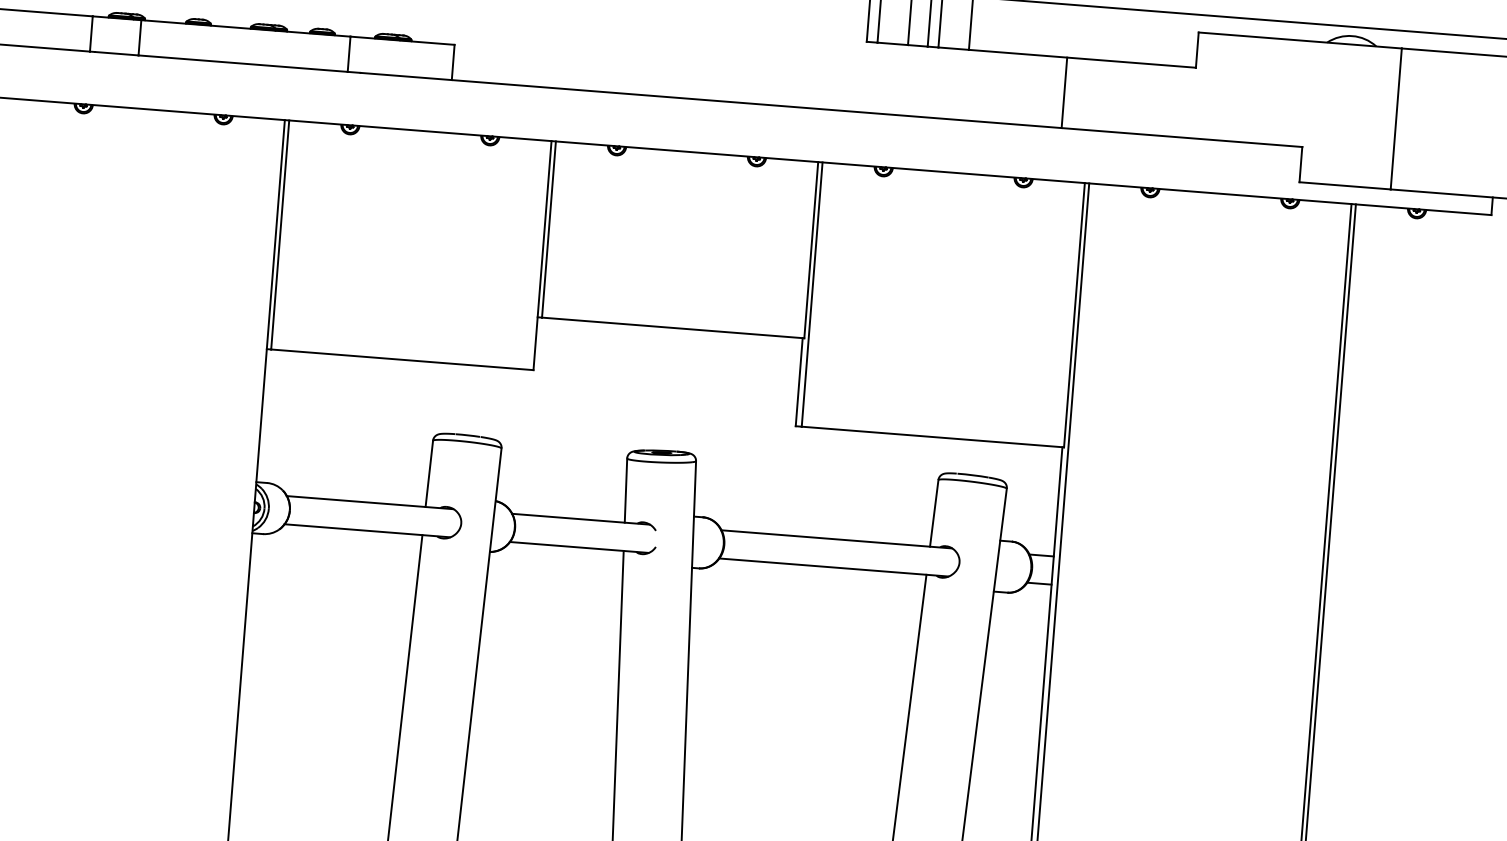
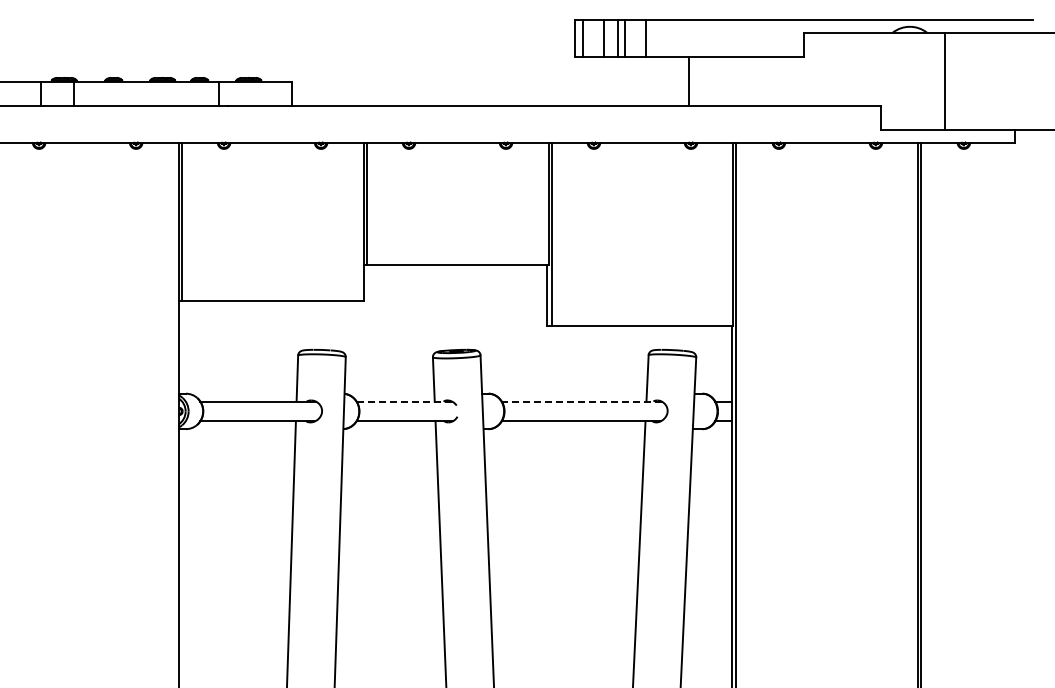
line: (1064, 92) -> (689, 81), moved
line: (581, 519) -> (404, 401), solid -> dashed
line: (836, 539) -> (581, 401), solid -> dashed

